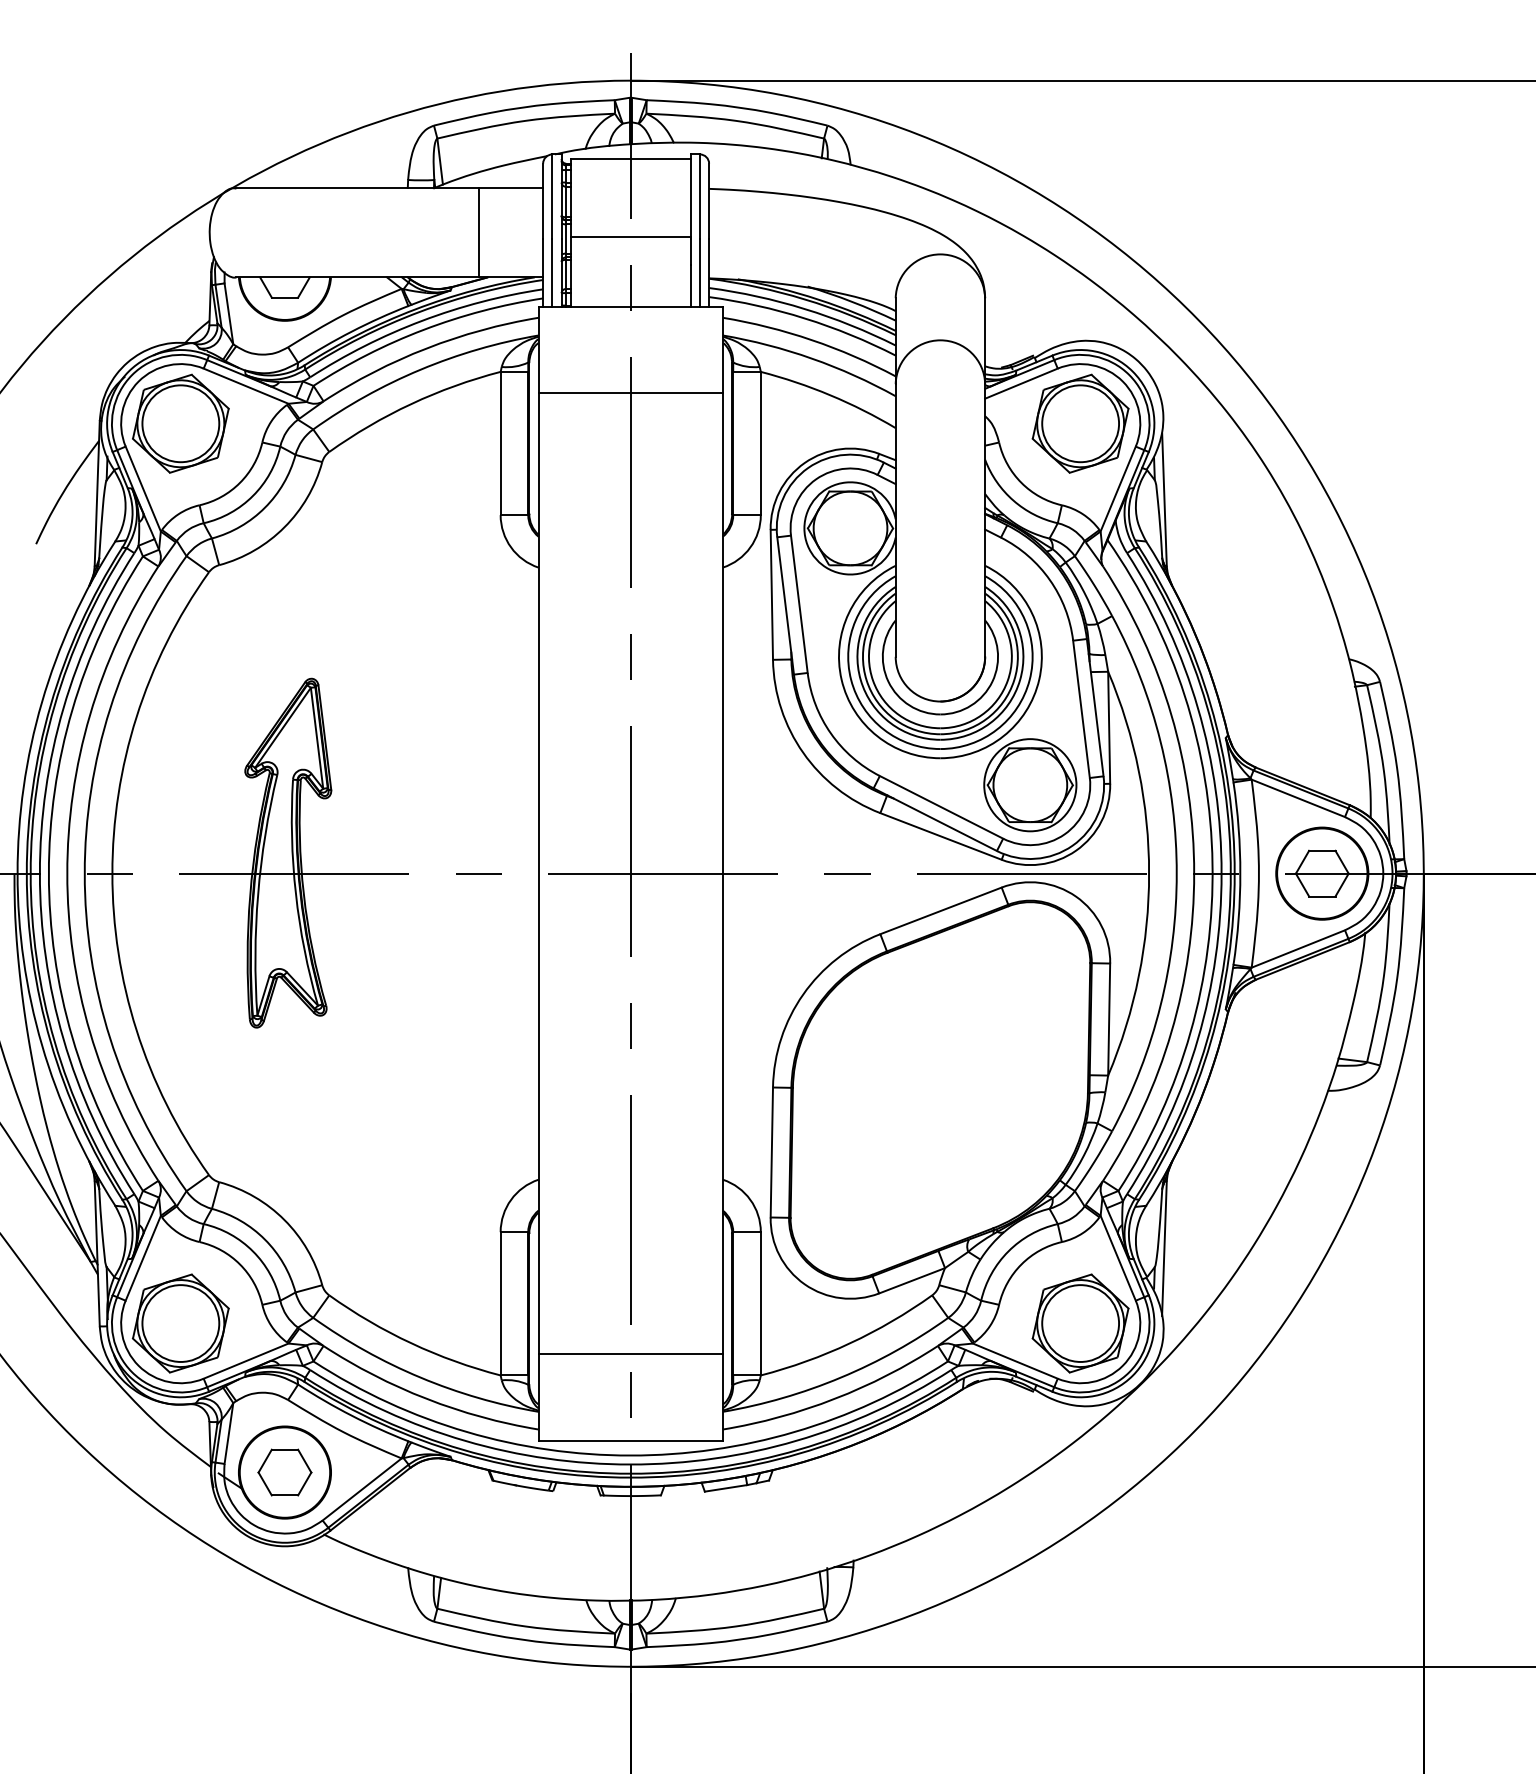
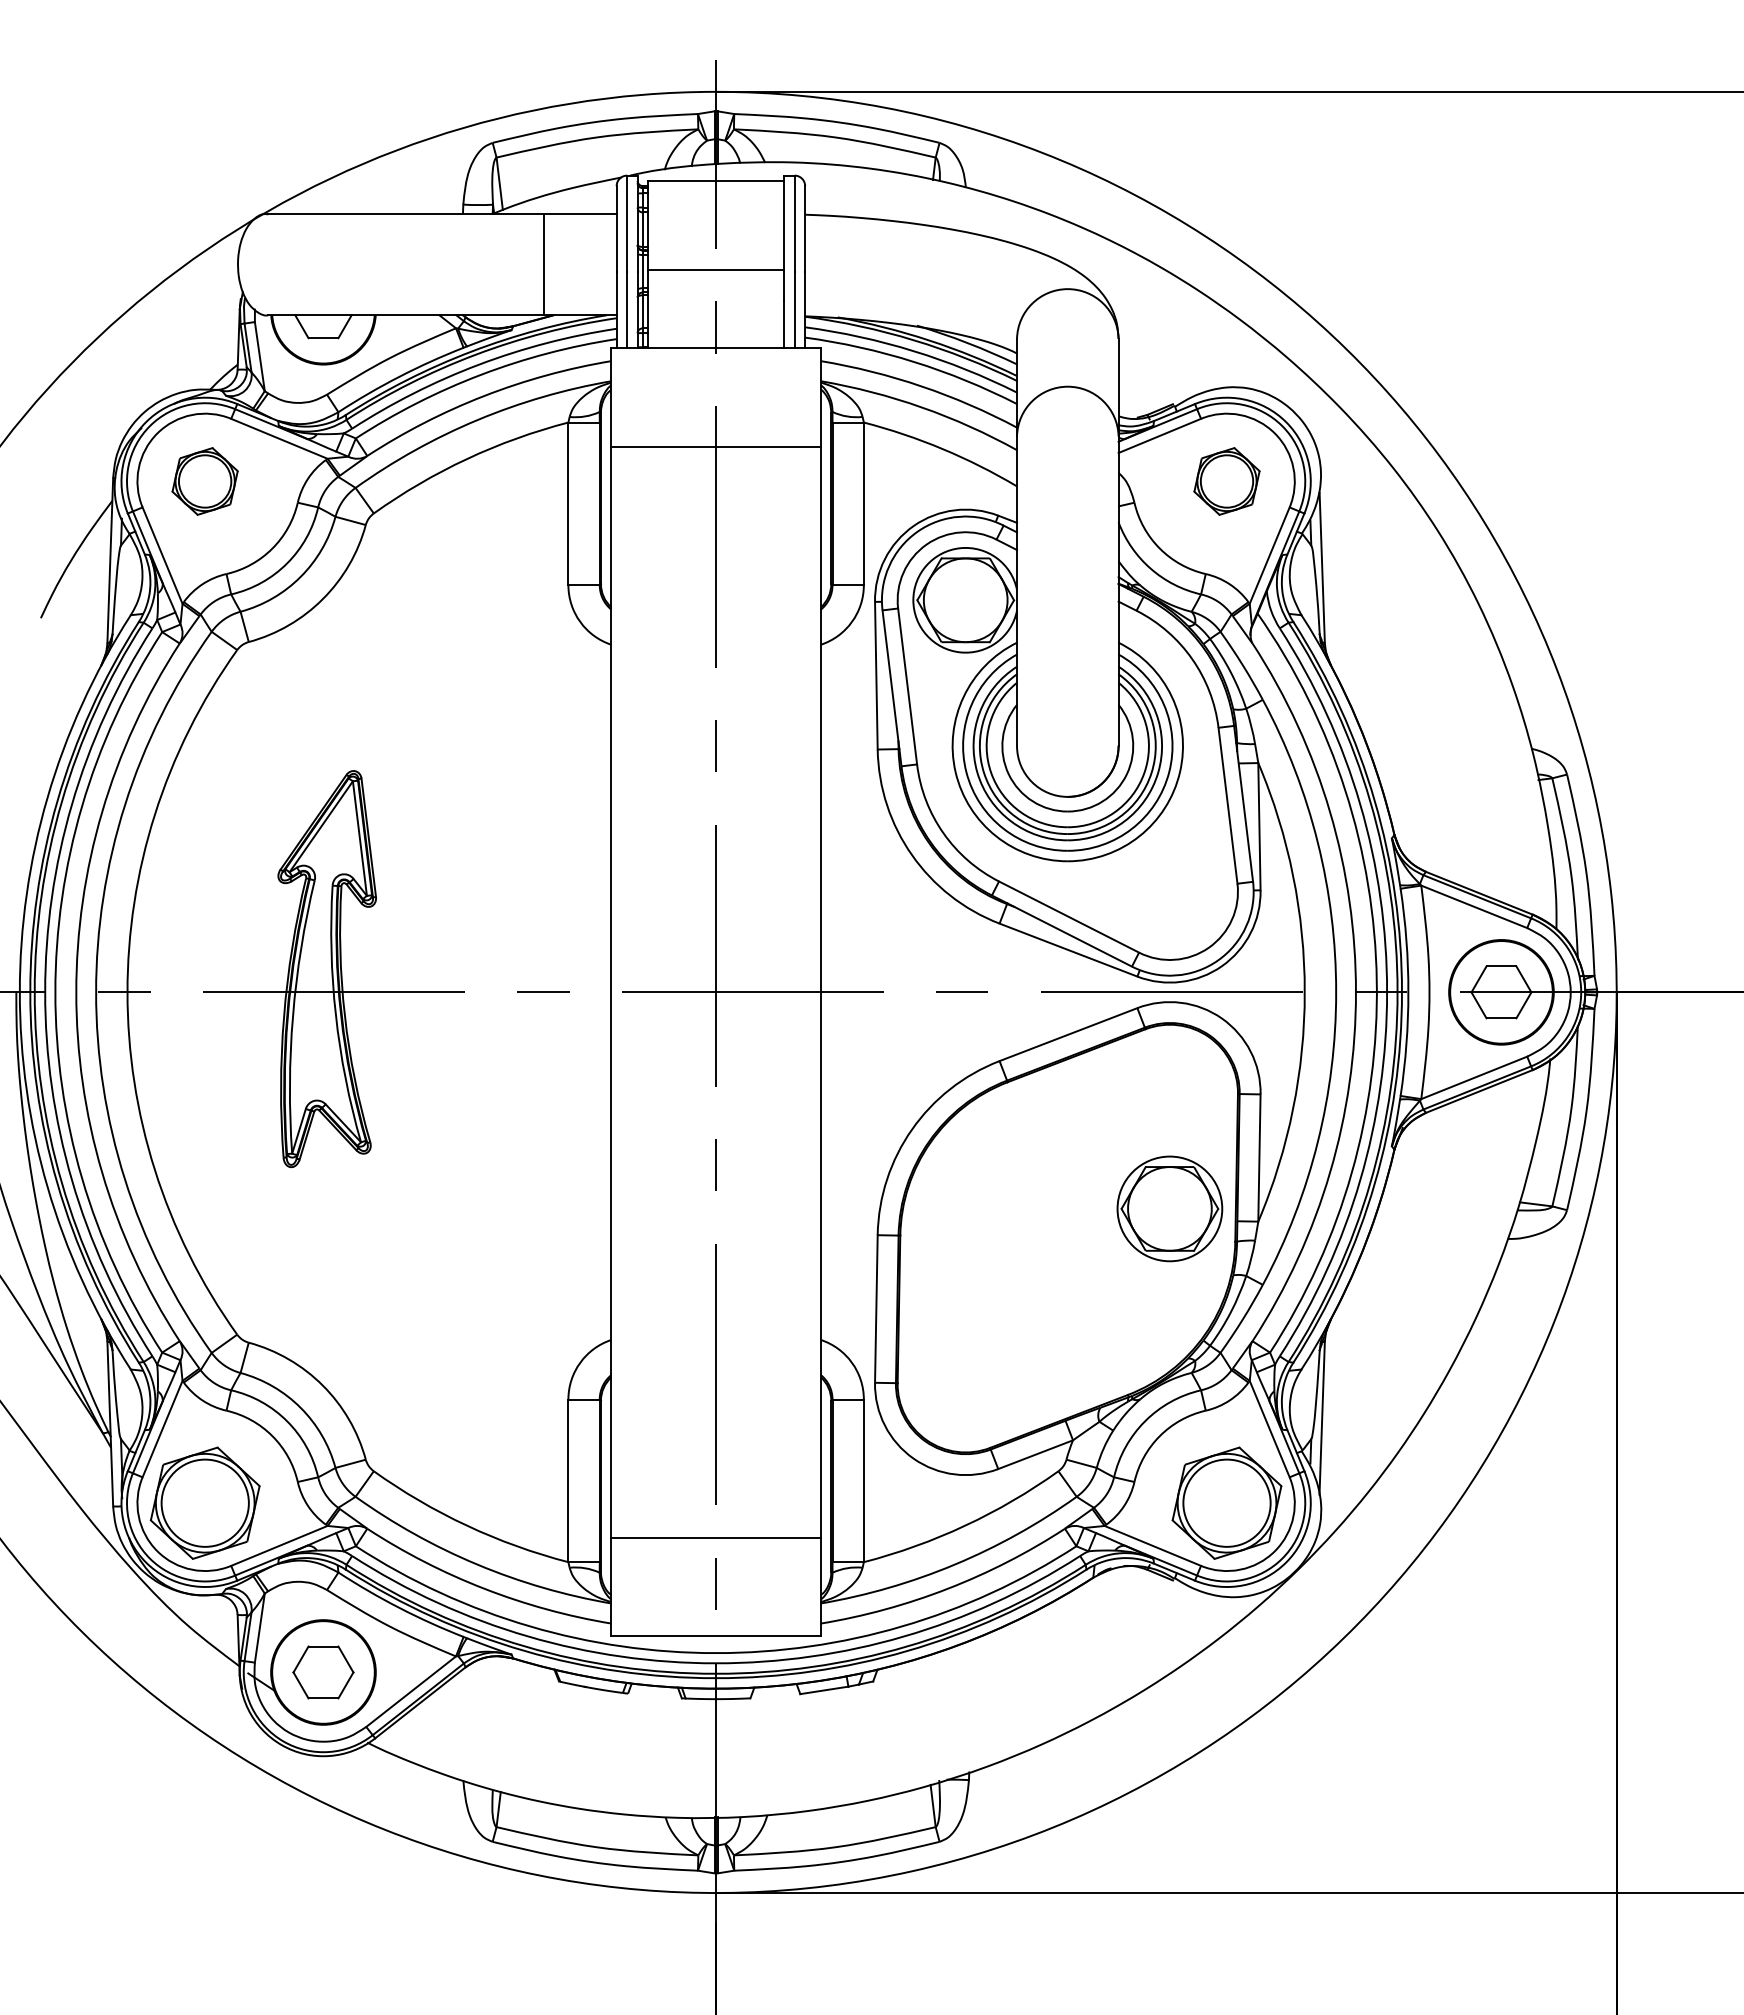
part: (180, 423) -> (204, 481), size x0.6
part: (1080, 423) -> (1226, 481), size x0.6
part: (1029, 784) -> (1169, 1208), moved

